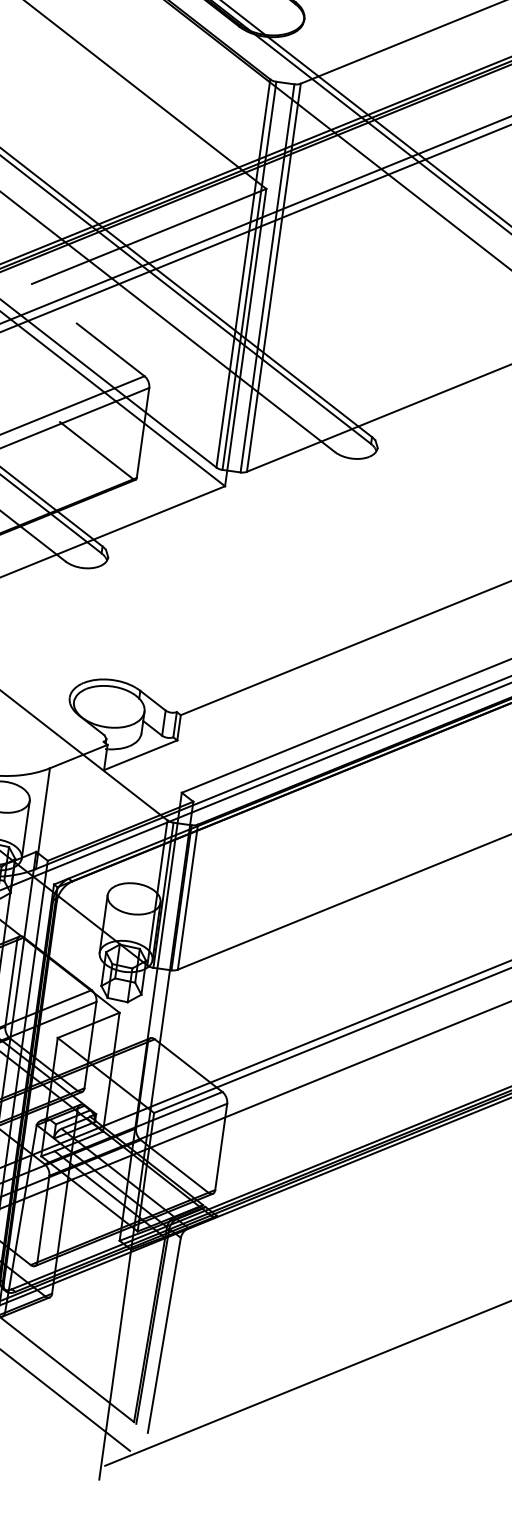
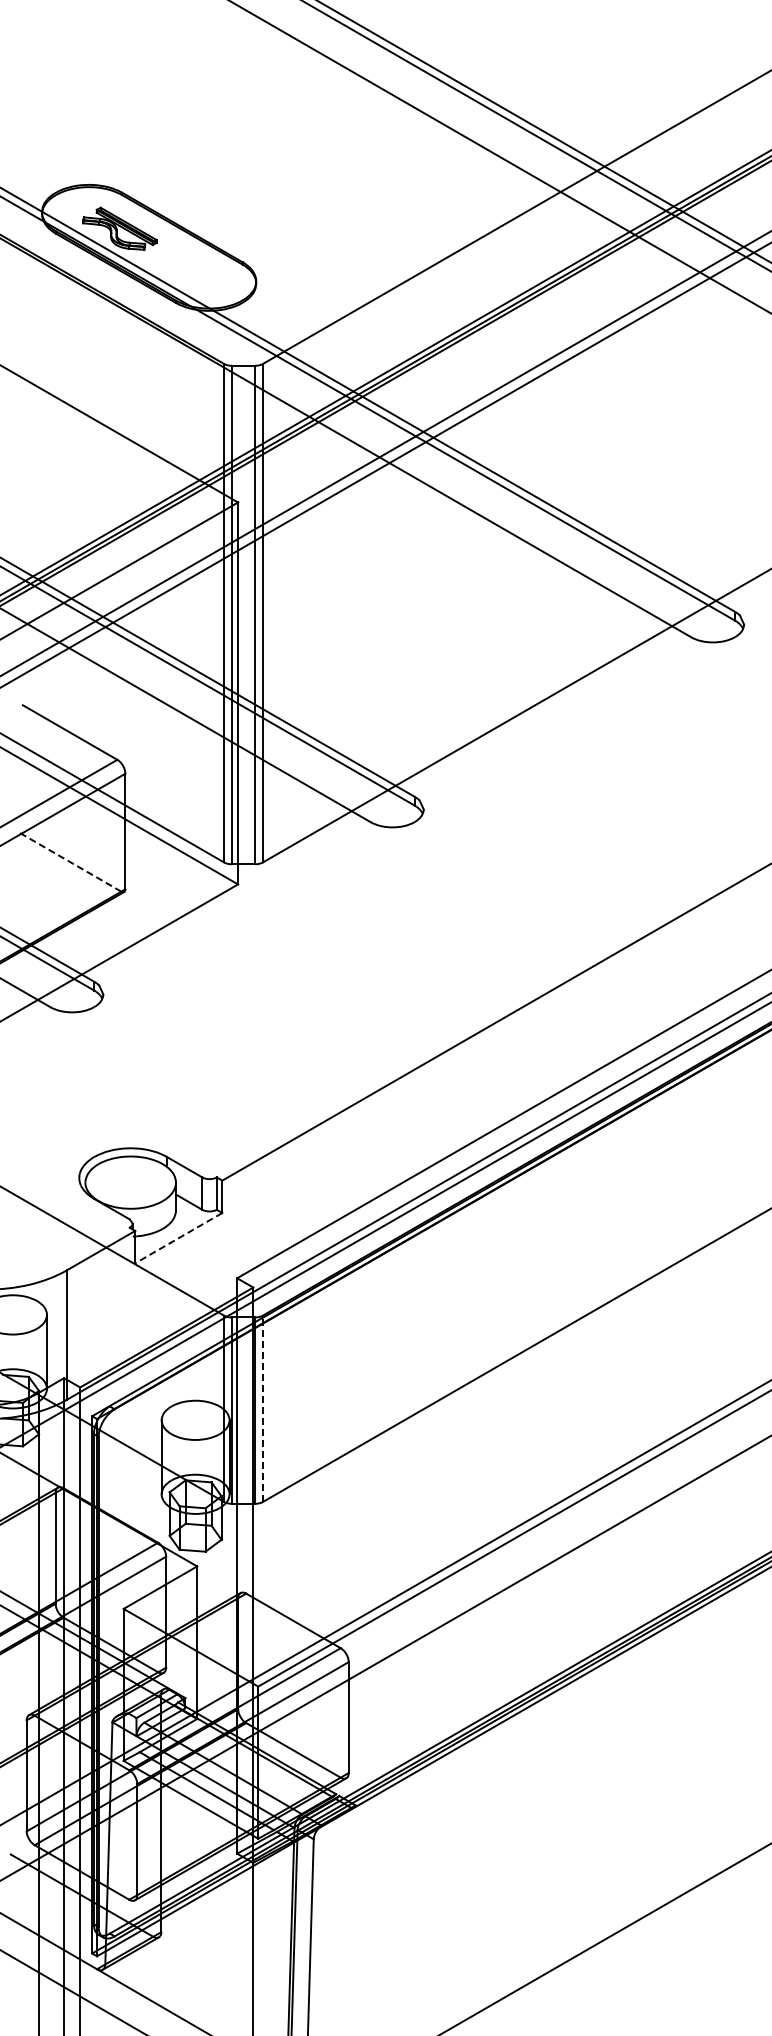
line: (96, 450) -> (69, 861), solid -> dashed
line: (140, 755) -> (178, 1238), solid -> dashed
line: (188, 897) -> (263, 1408), solid -> dashed

